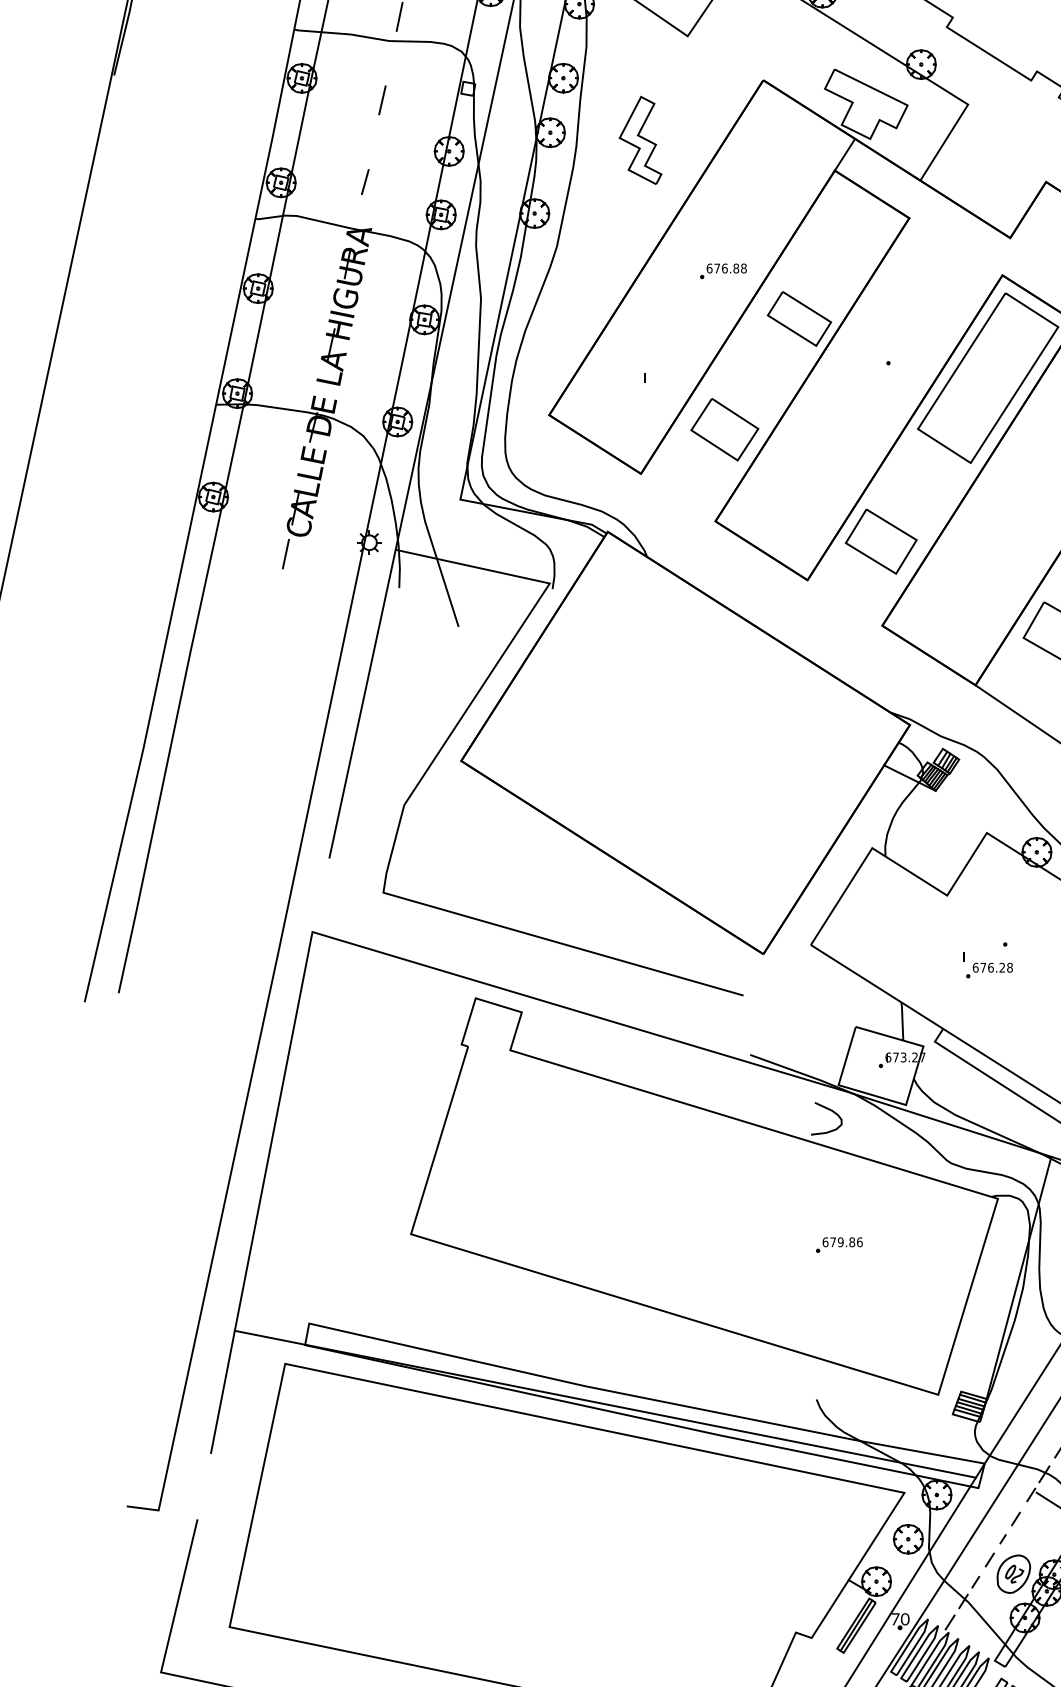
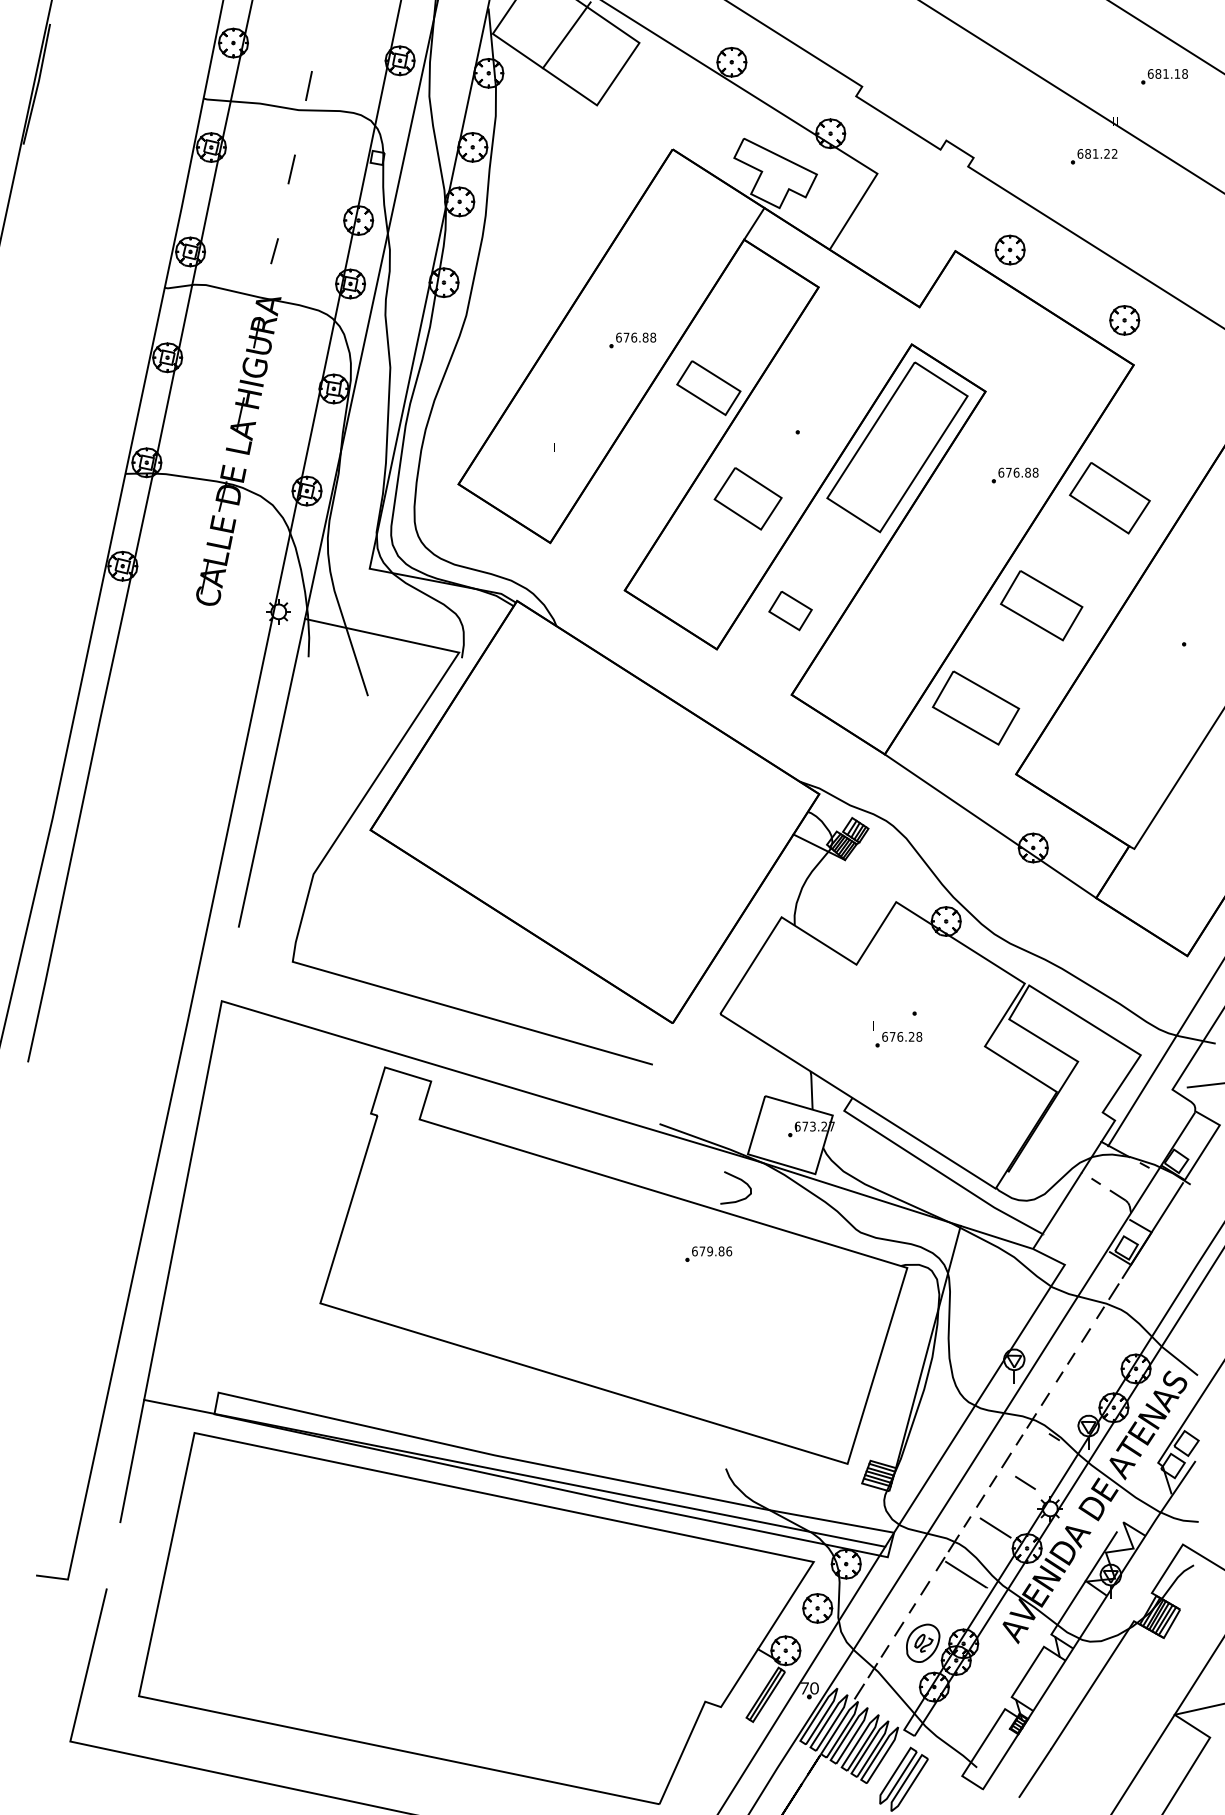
part: (640, 140) -> (549, 209), removed
part: (724, 429) -> (747, 498), moved
part: (881, 541) -> (790, 610), size x0.6
line: (286, 554) -> (195, 623), removed
part: (839, 1244) -> (708, 1253), moved

